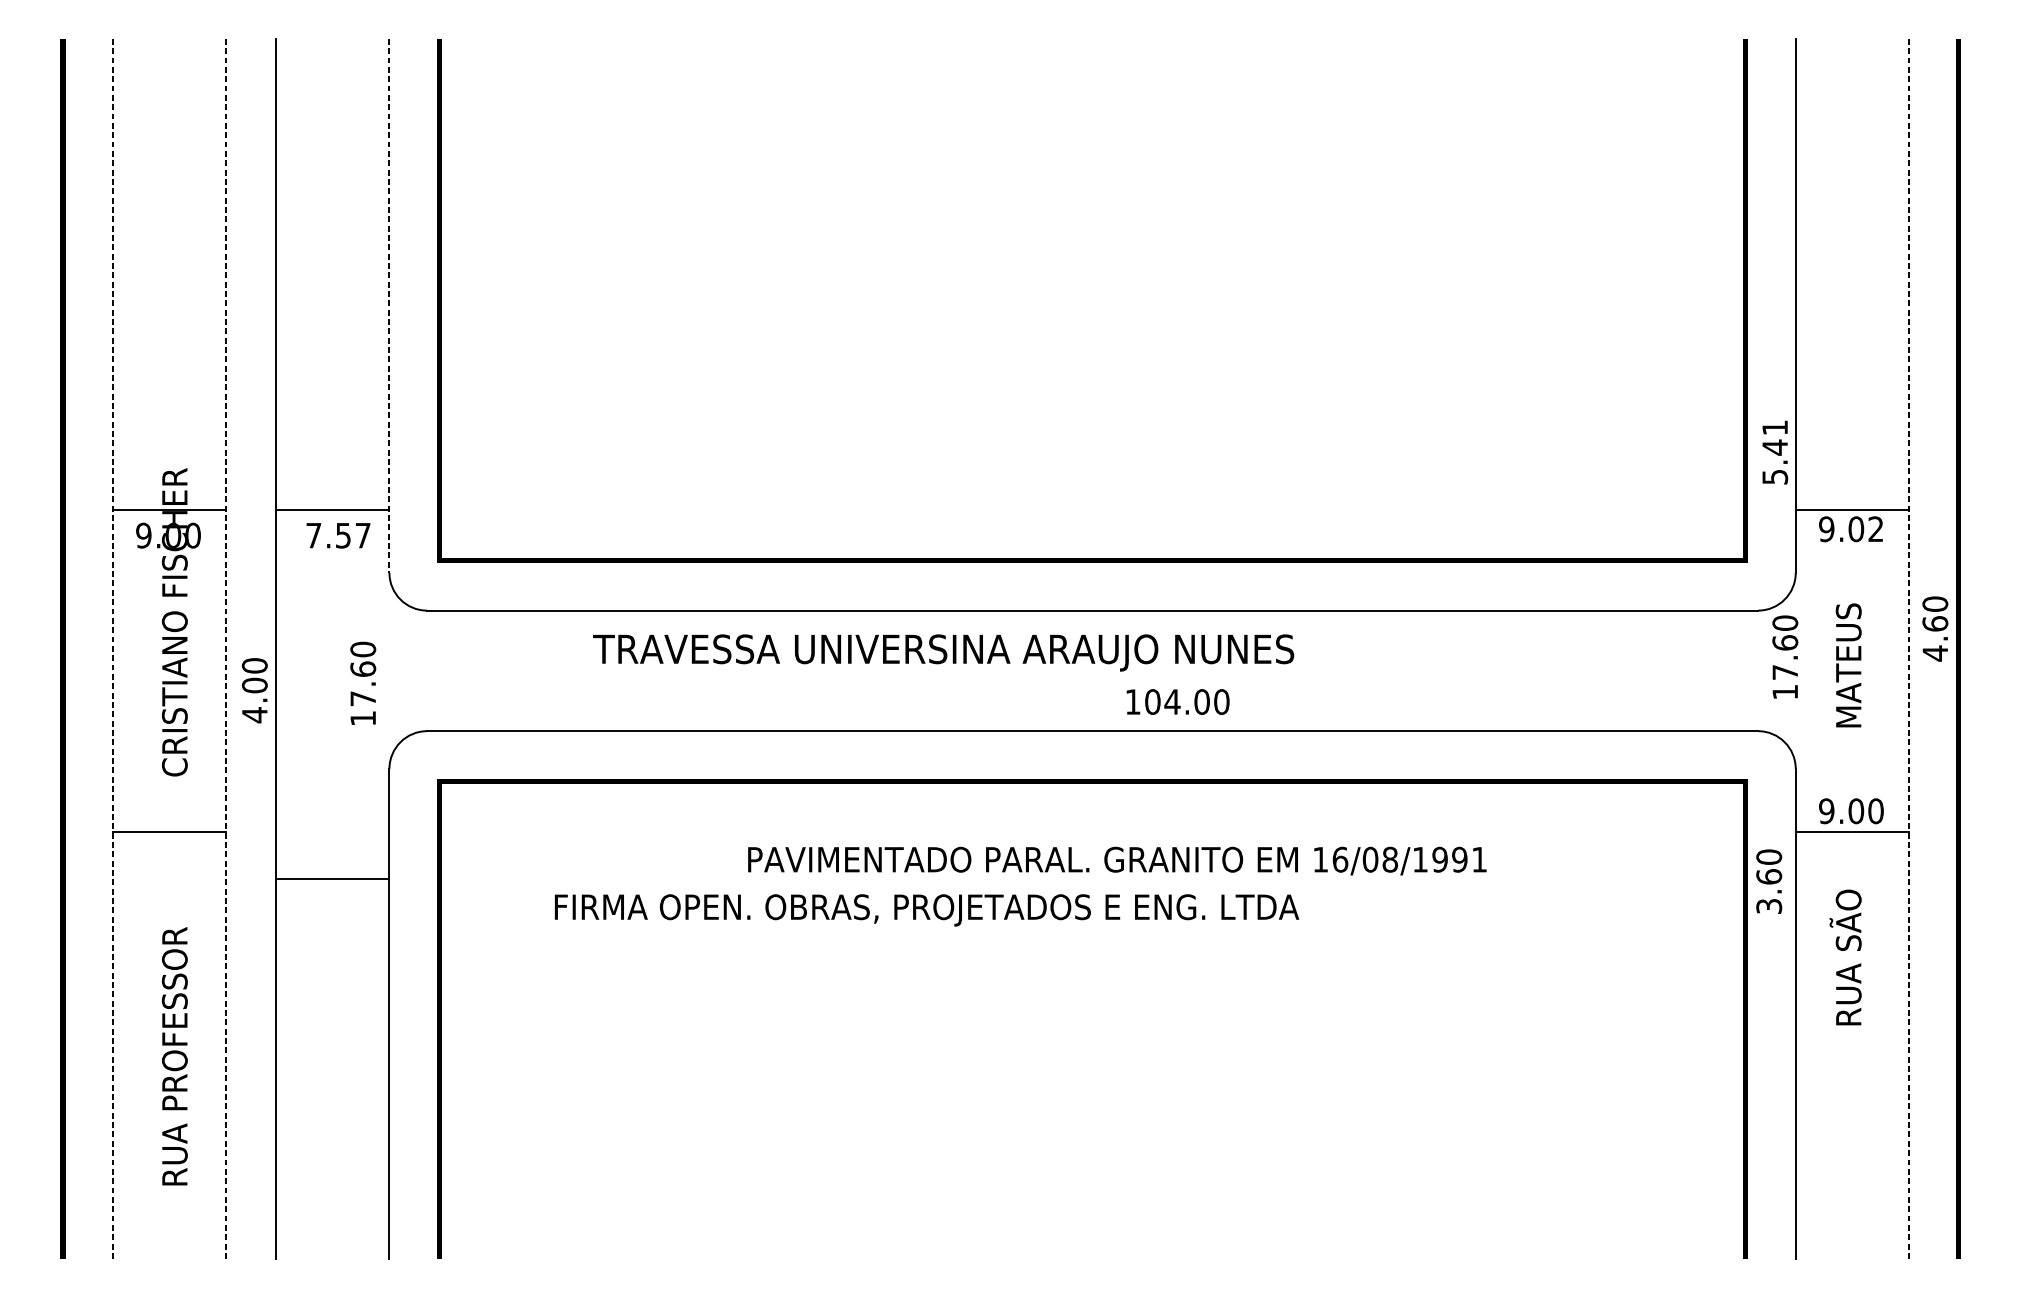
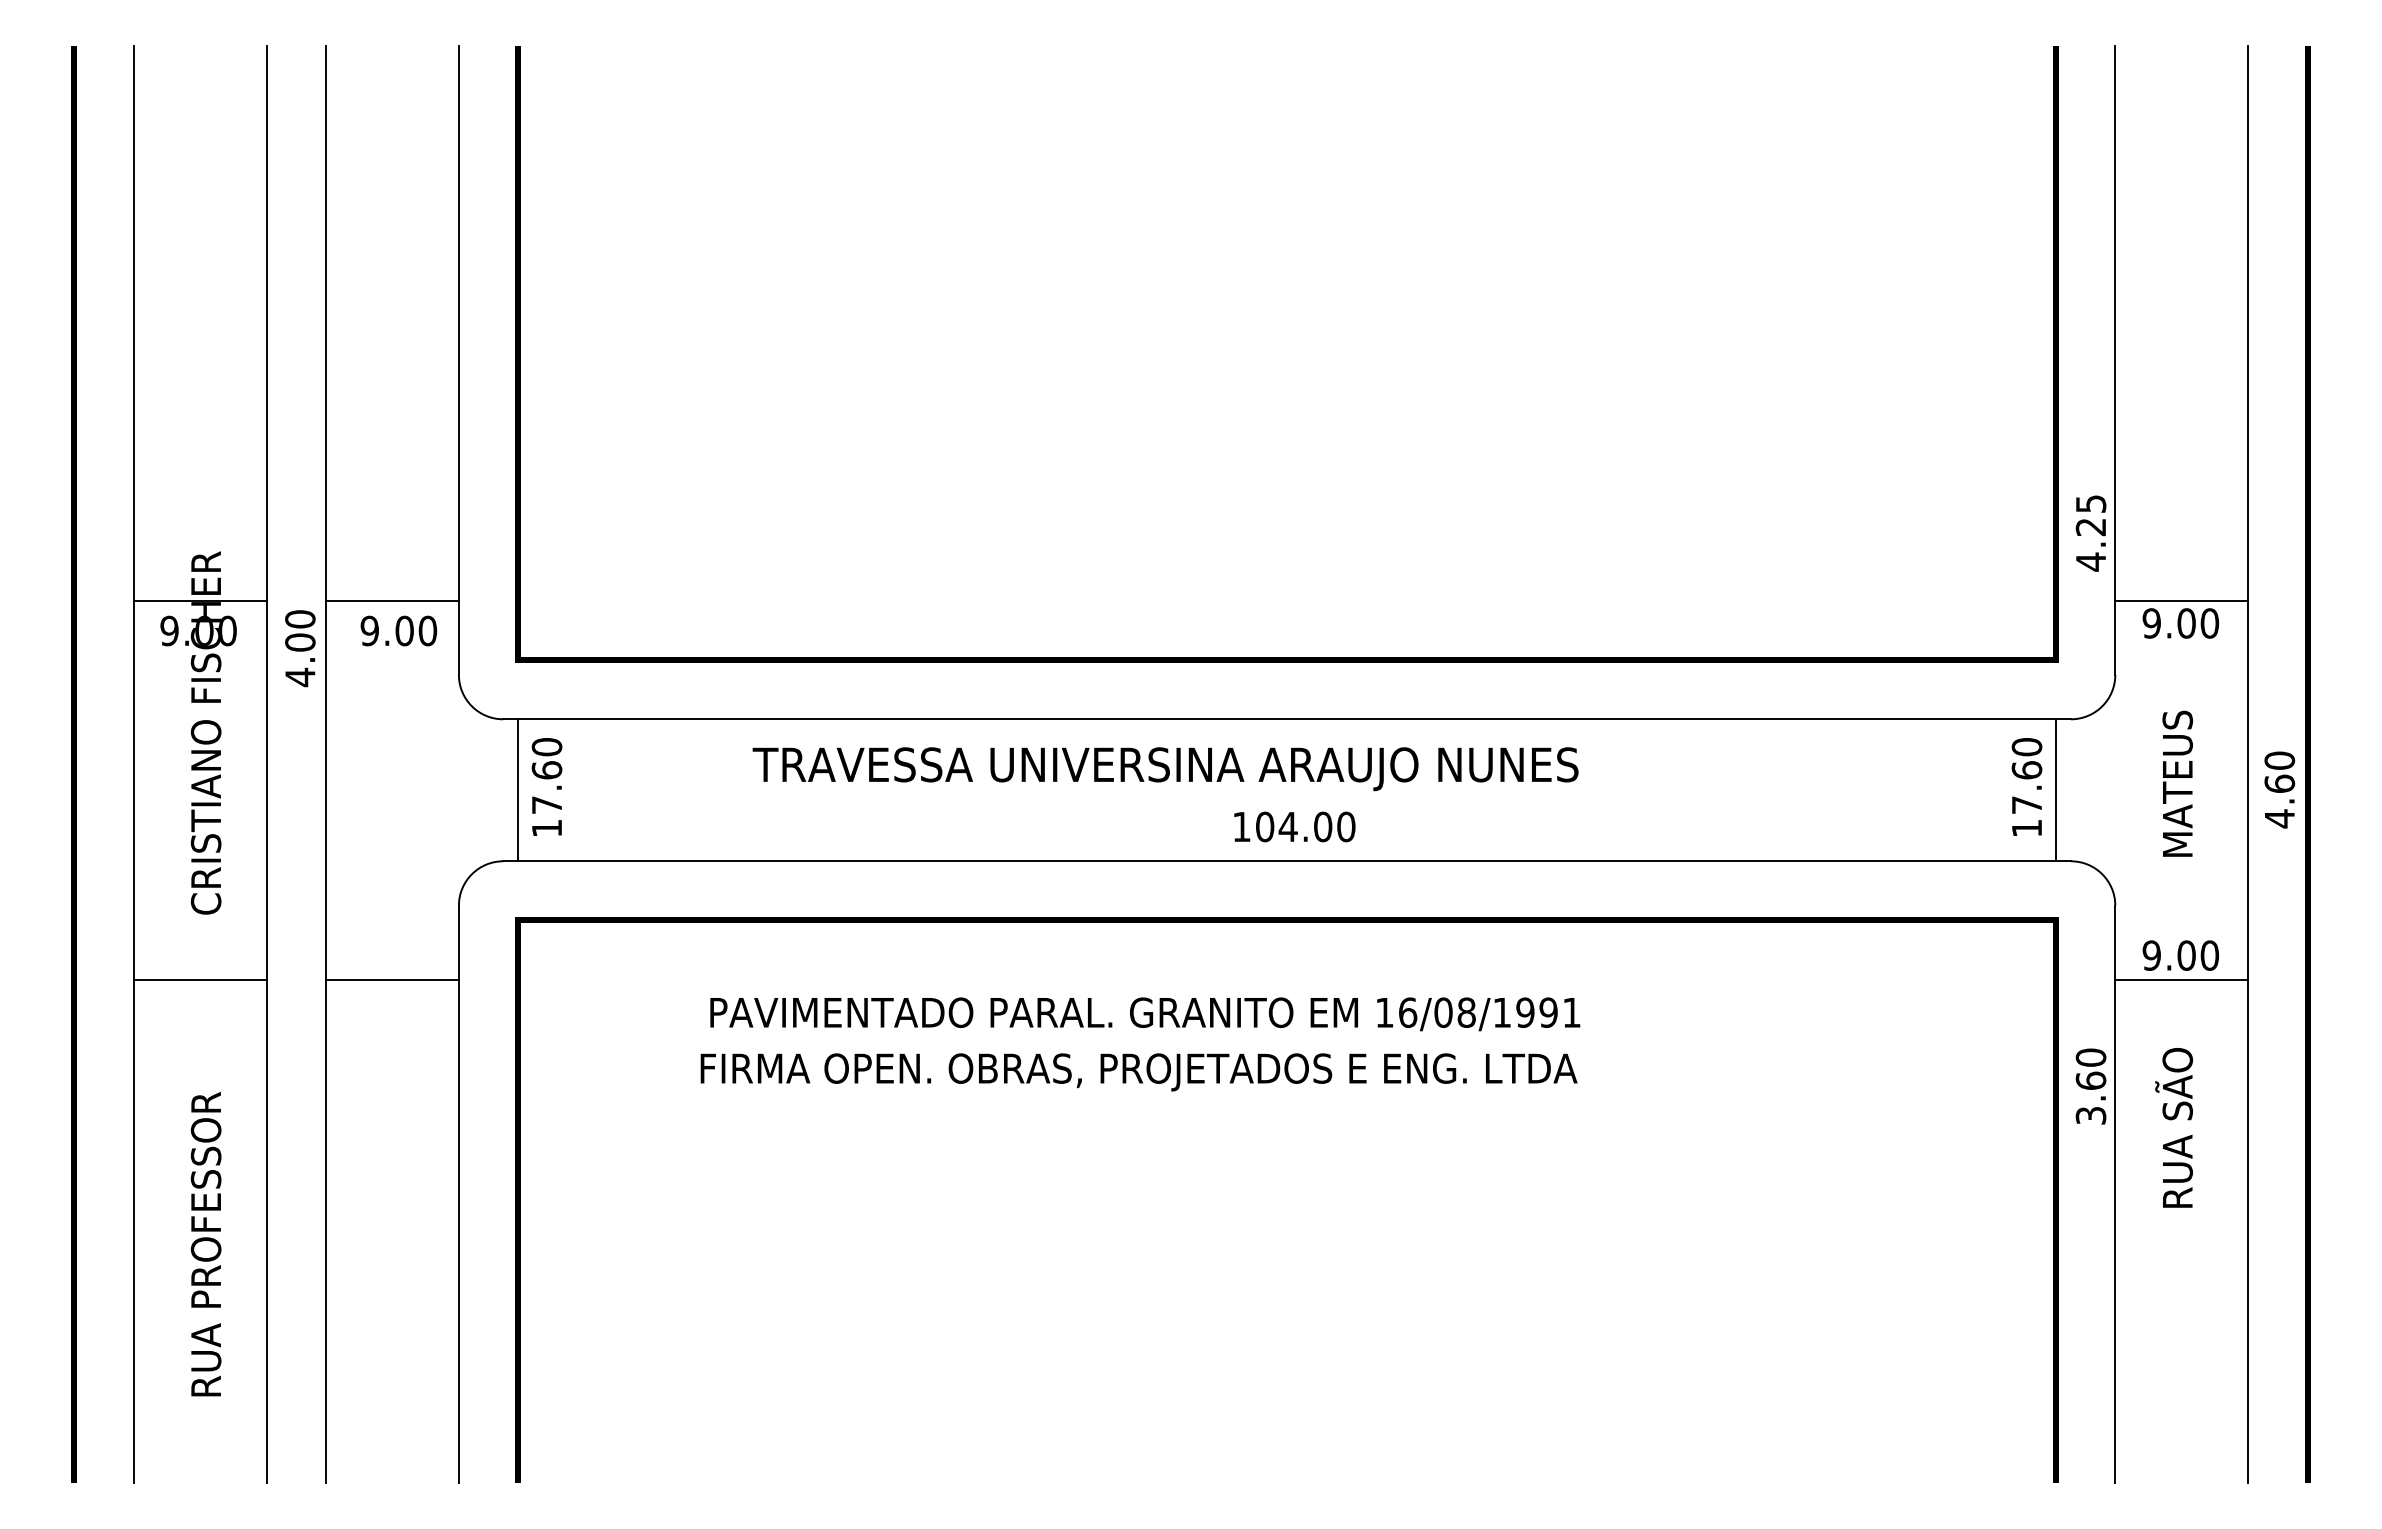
line: (389, 306) -> (458, 360), dashed -> solid
text: (1774, 452) -> (2090, 533), 5.41 -> 4.25
text: (1875, 529) -> (2209, 623), 9.02 -> 9.00
text: (338, 535) -> (398, 630), 7.57 -> 9.00
text: (1935, 628) -> (2279, 789), moved
line: (113, 649) -> (133, 764), dashed -> solid
line: (226, 649) -> (266, 764), dashed -> solid
line: (1908, 649) -> (2248, 764), dashed -> solid
text: (943, 653) -> (1165, 769), moved
text: (1784, 656) -> (2026, 786), moved
line: (440, 671) -> (518, 790), added
line: (1745, 671) -> (2056, 790), added
text: (362, 682) -> (546, 786), moved
text: (254, 690) -> (300, 648), moved
text: (1177, 701) -> (1294, 826), moved
text: (1117, 861) -> (1145, 1014), moved
line: (332, 879) -> (391, 979), moved
text: (1768, 881) -> (2090, 1086), moved
text: (926, 910) -> (1138, 1072), moved

